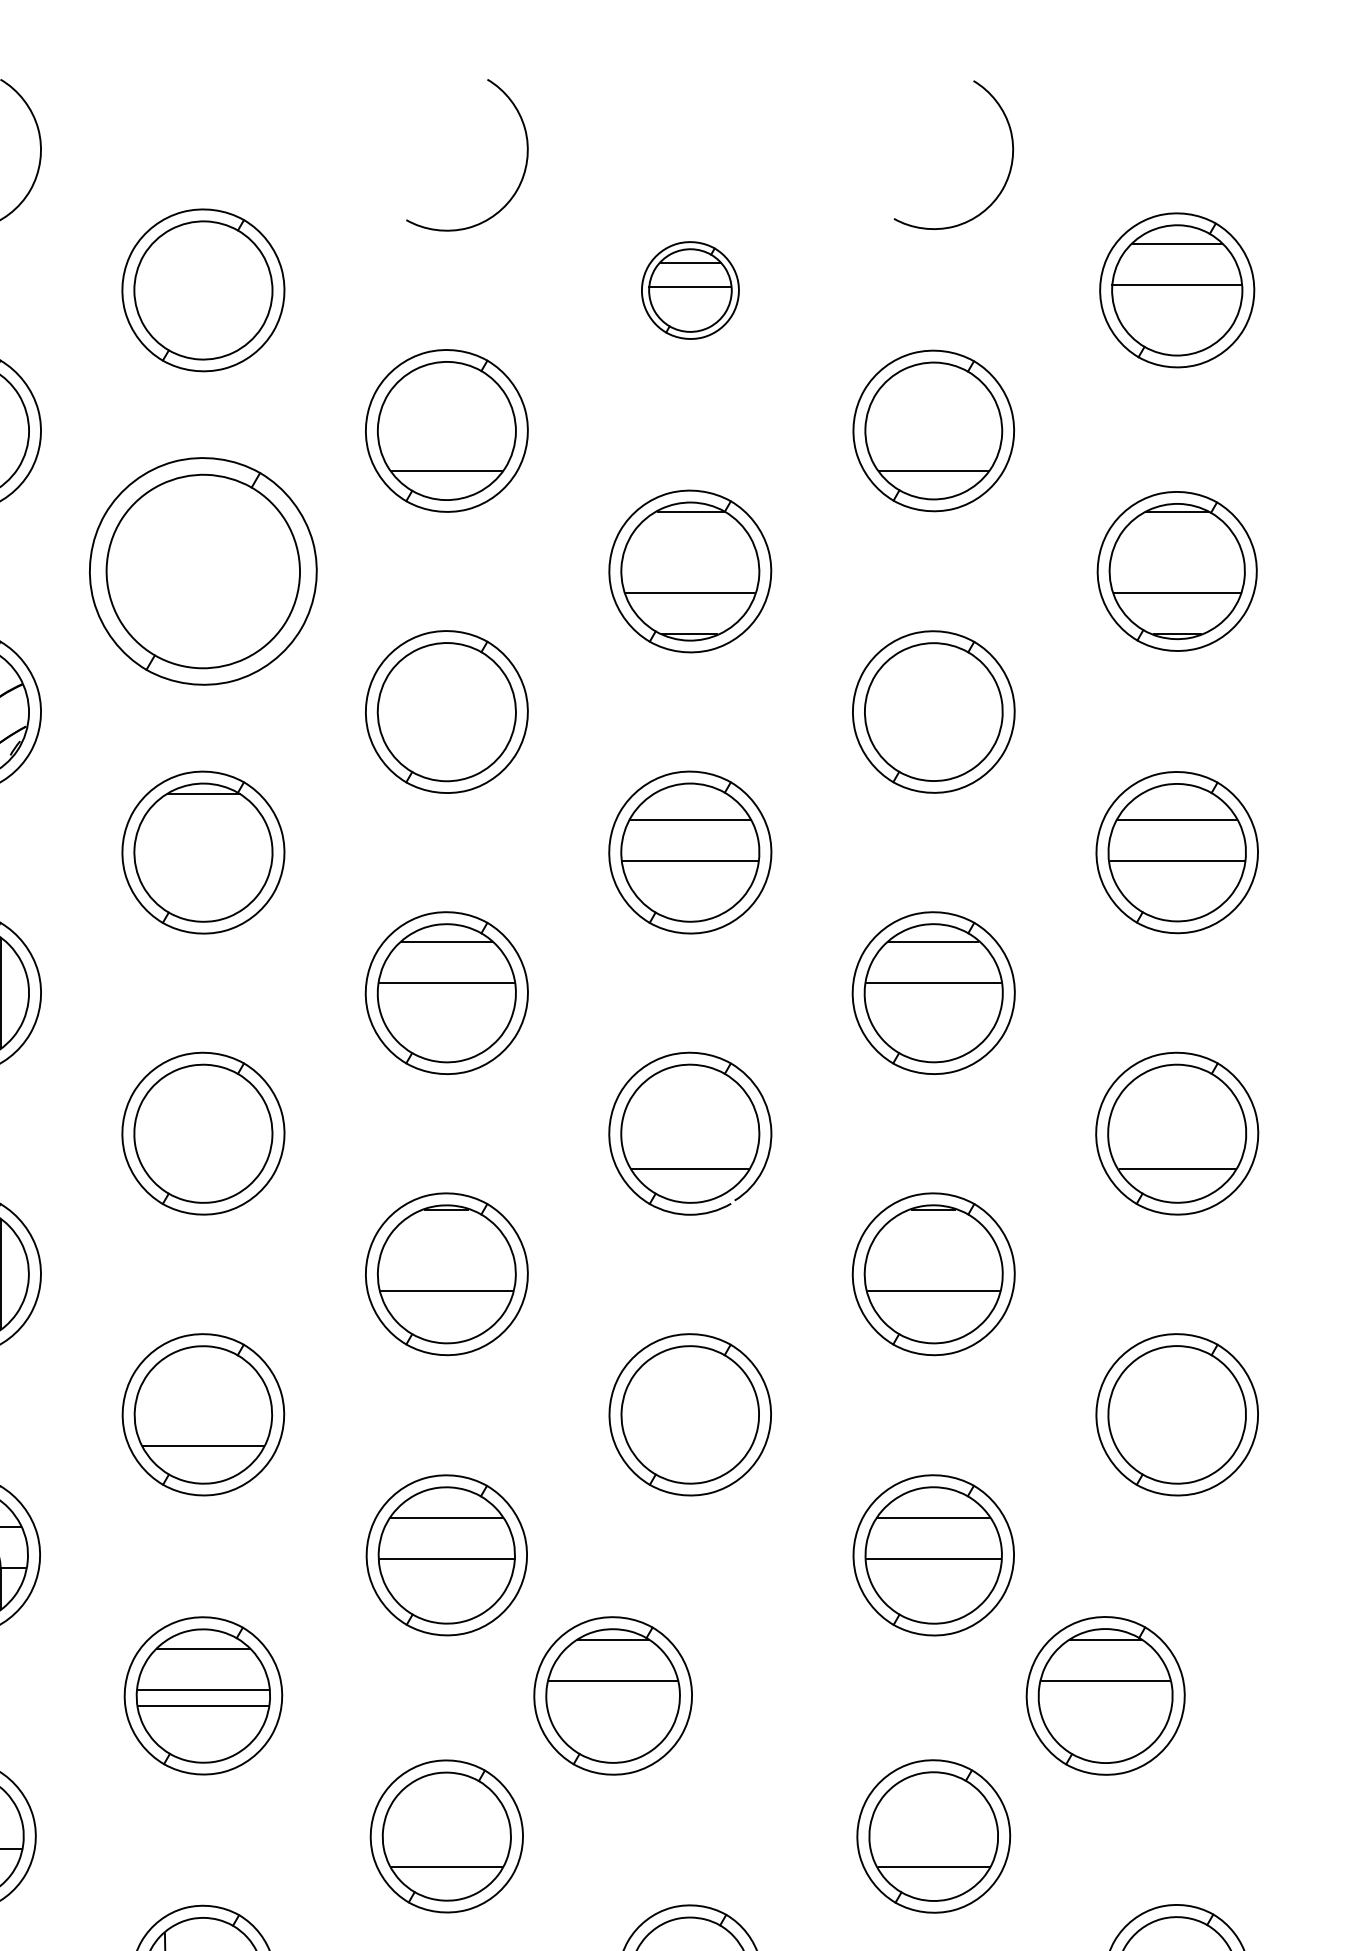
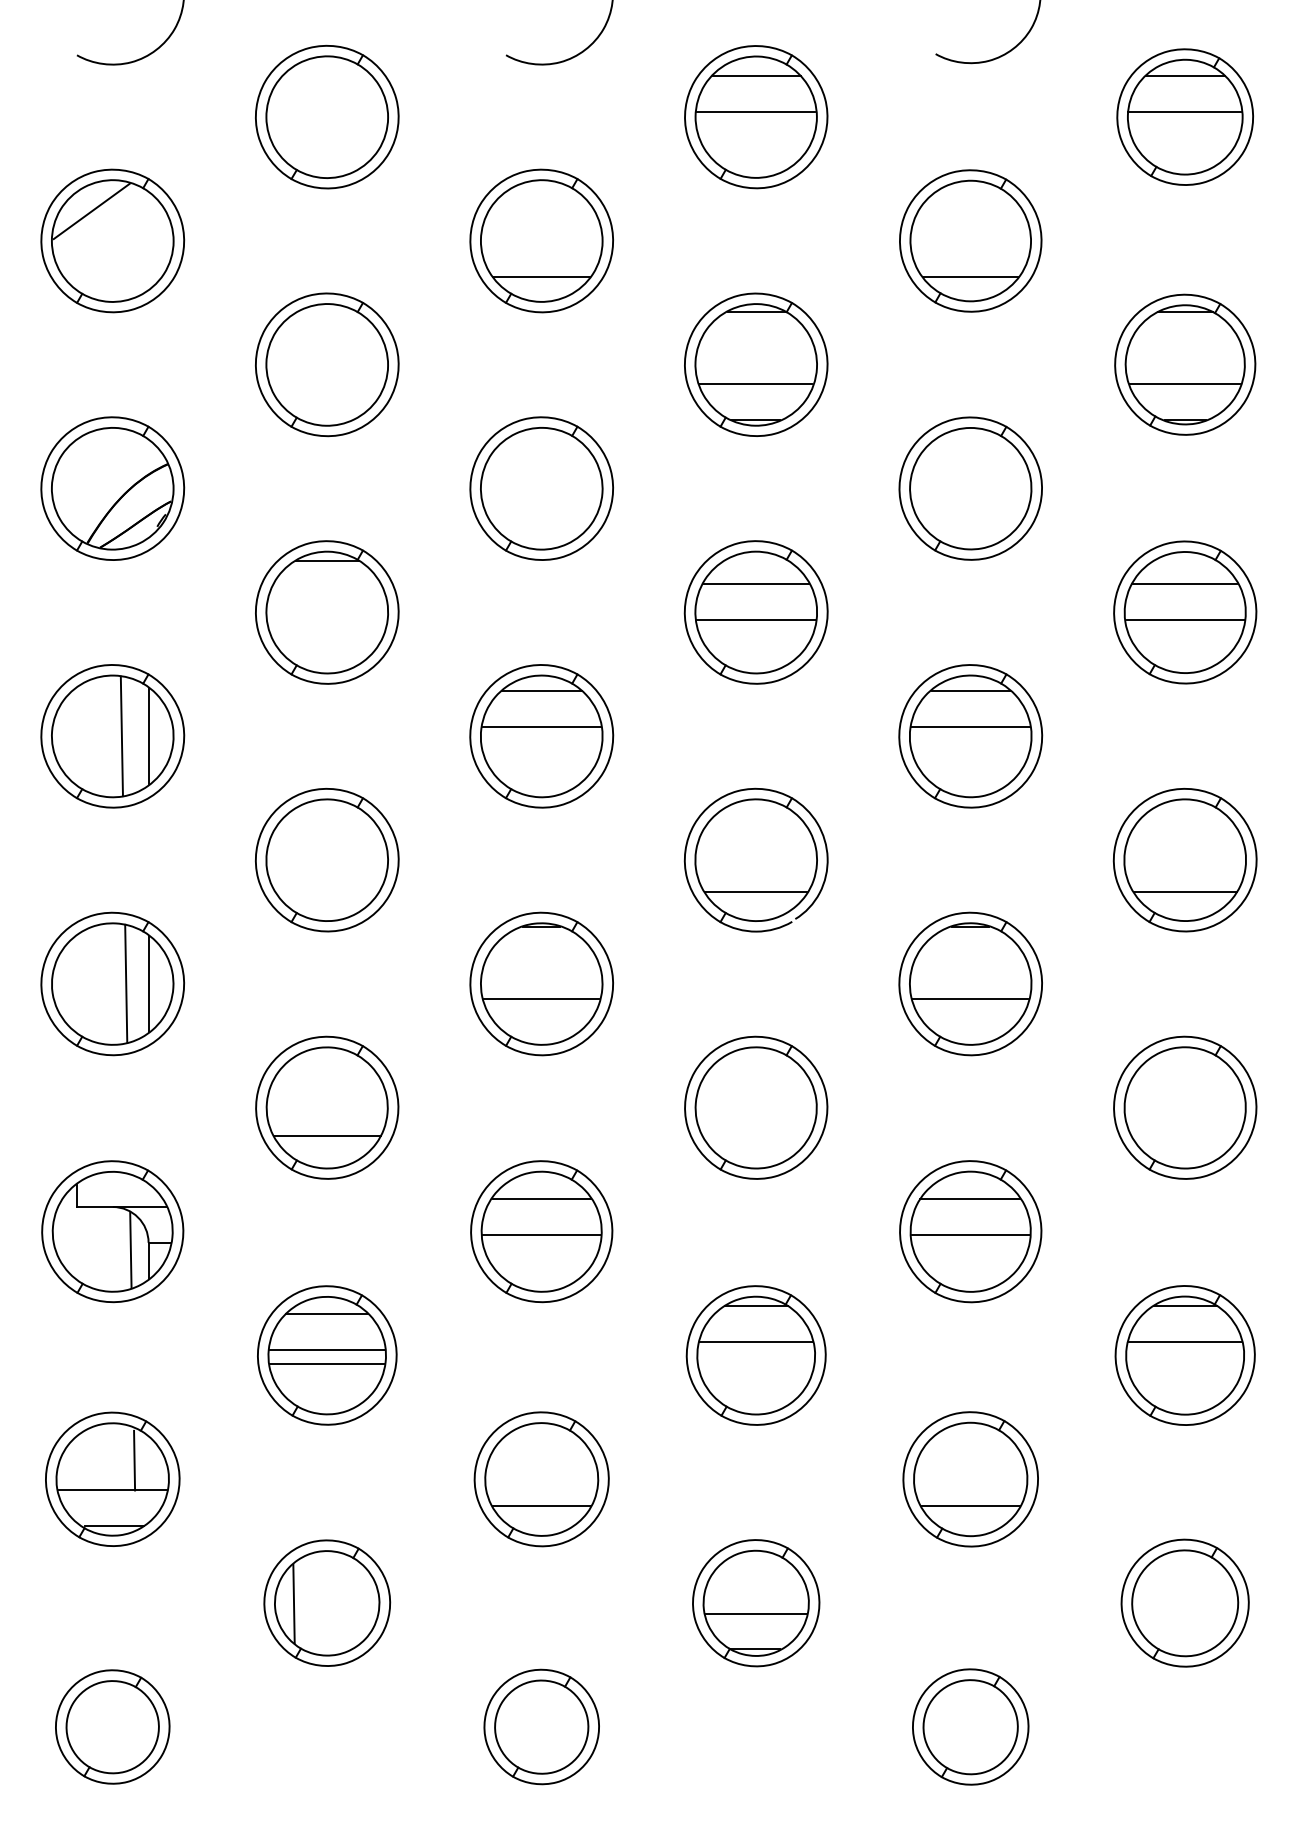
part: (690, 290) -> (756, 117), size x1.67
part: (203, 571) -> (327, 364), size x0.71
part: (612, 1695) -> (755, 1355), moved
part: (1104, 1695) -> (1184, 1355), moved

